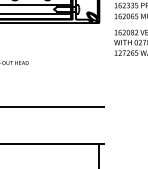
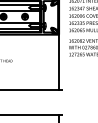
line: (99, 65) -> (59, 62), added

